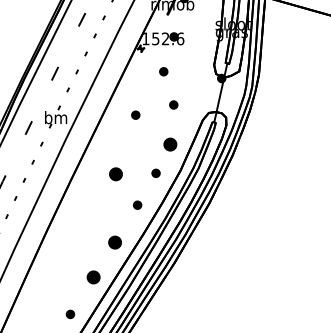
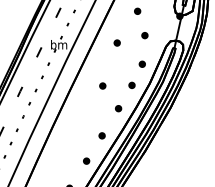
part: (169, 143) -> (141, 63), size x0.62
part: (115, 173) -> (102, 85), size x0.62
part: (114, 242) -> (101, 135), size x0.62
part: (93, 276) -> (86, 160), size x0.62

